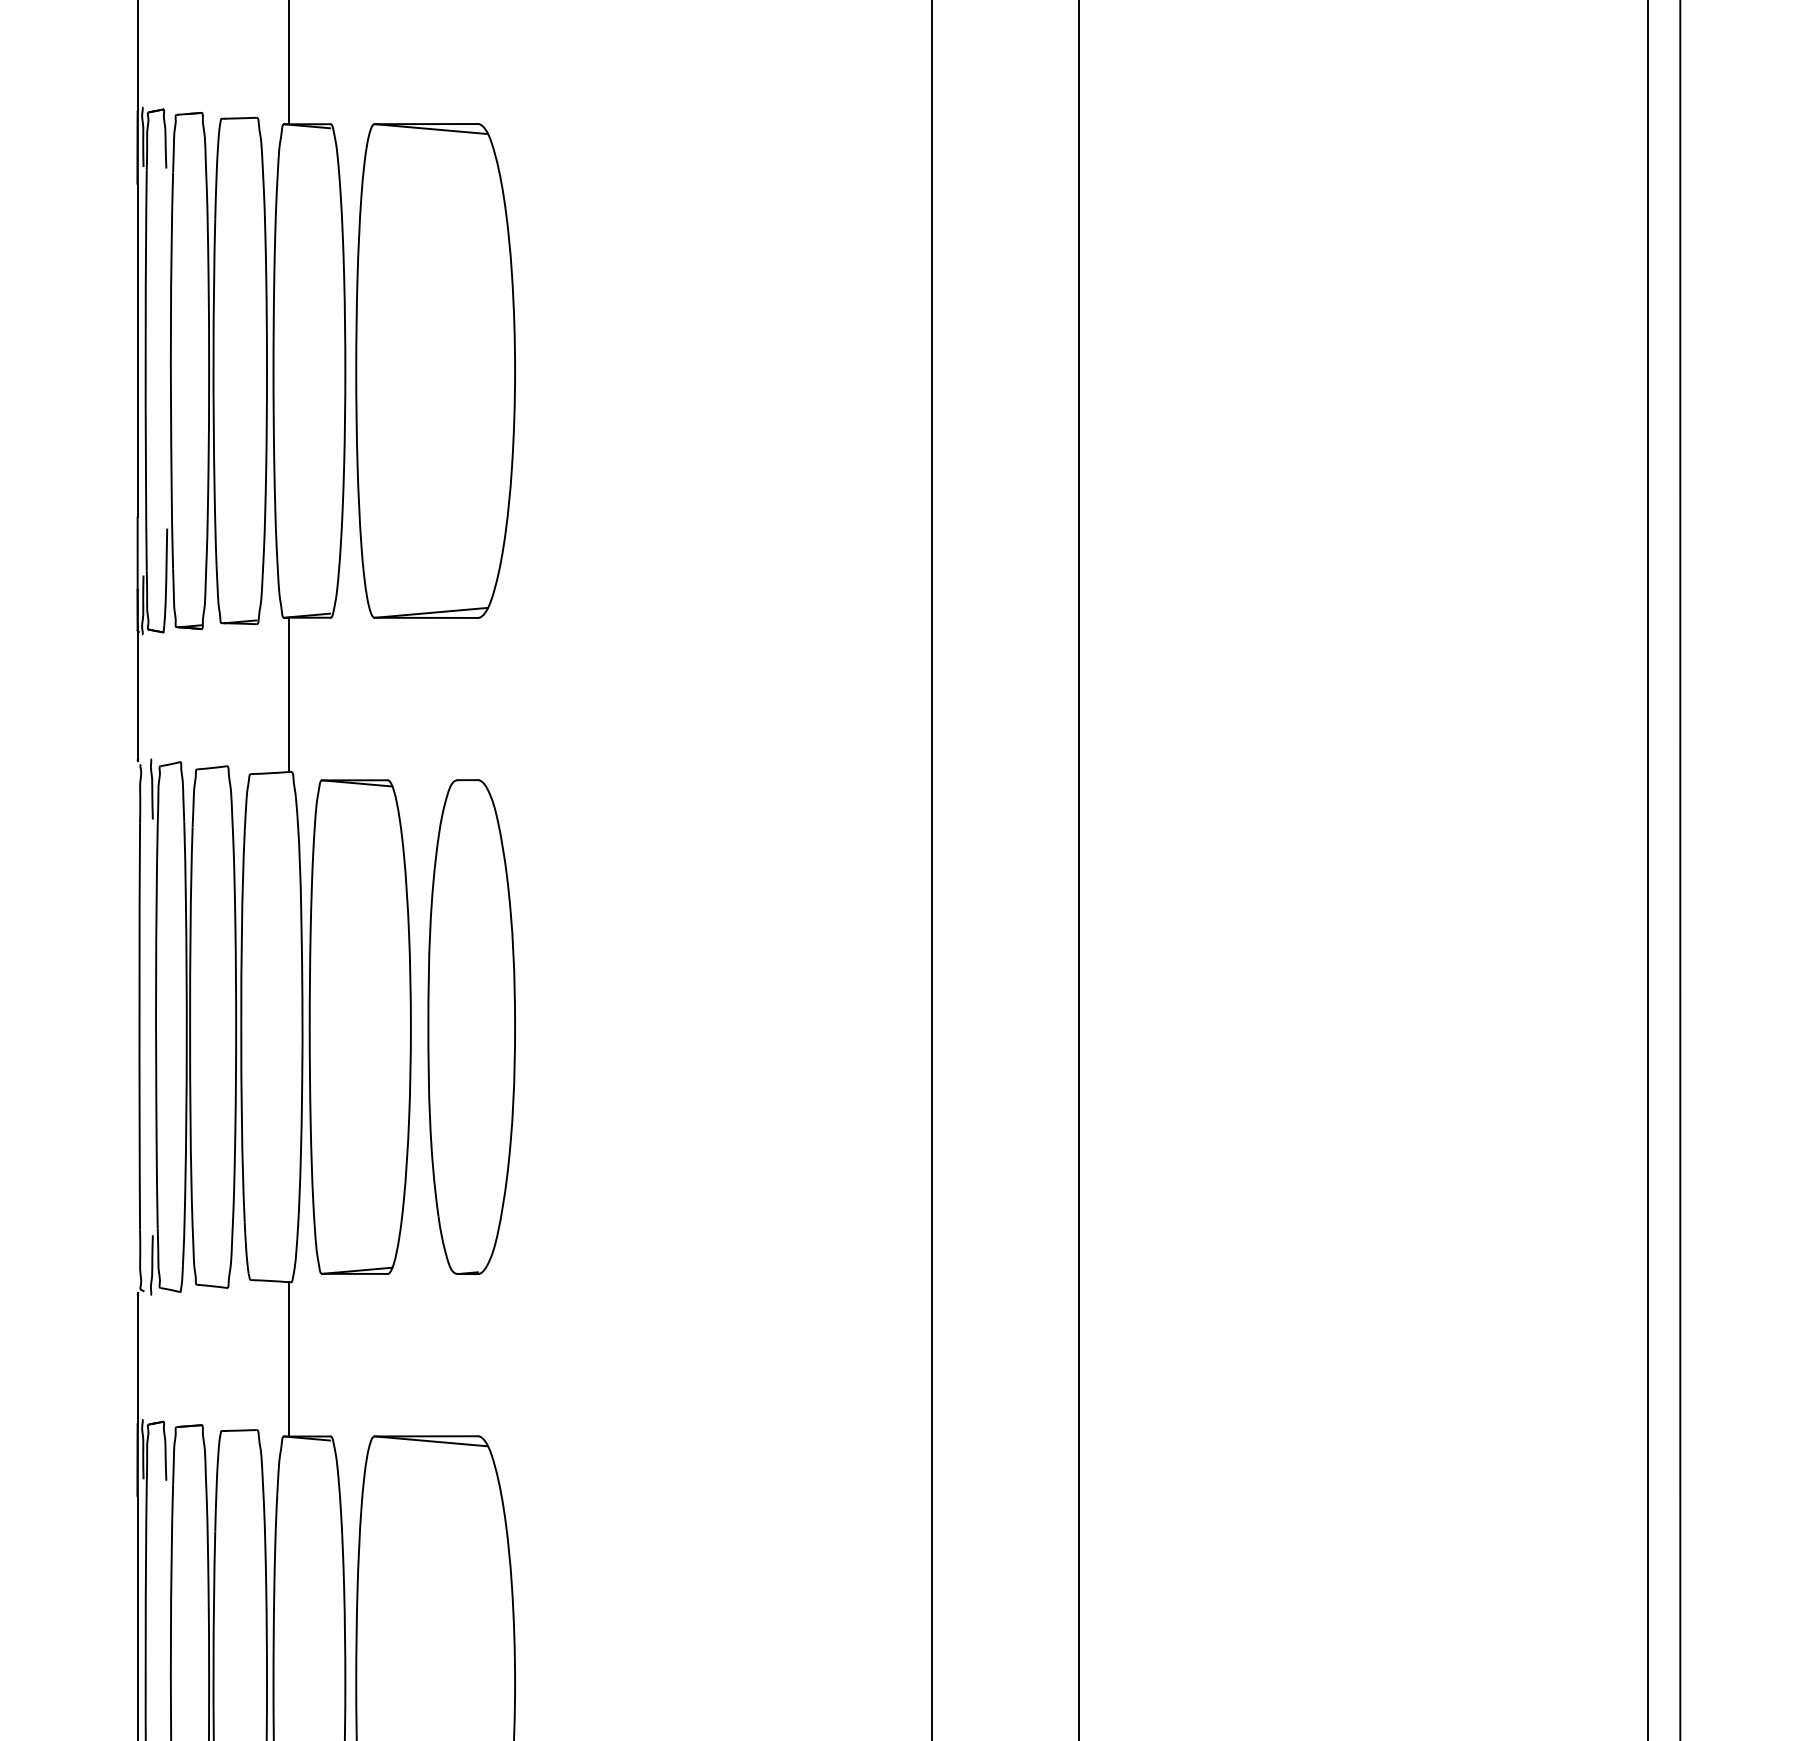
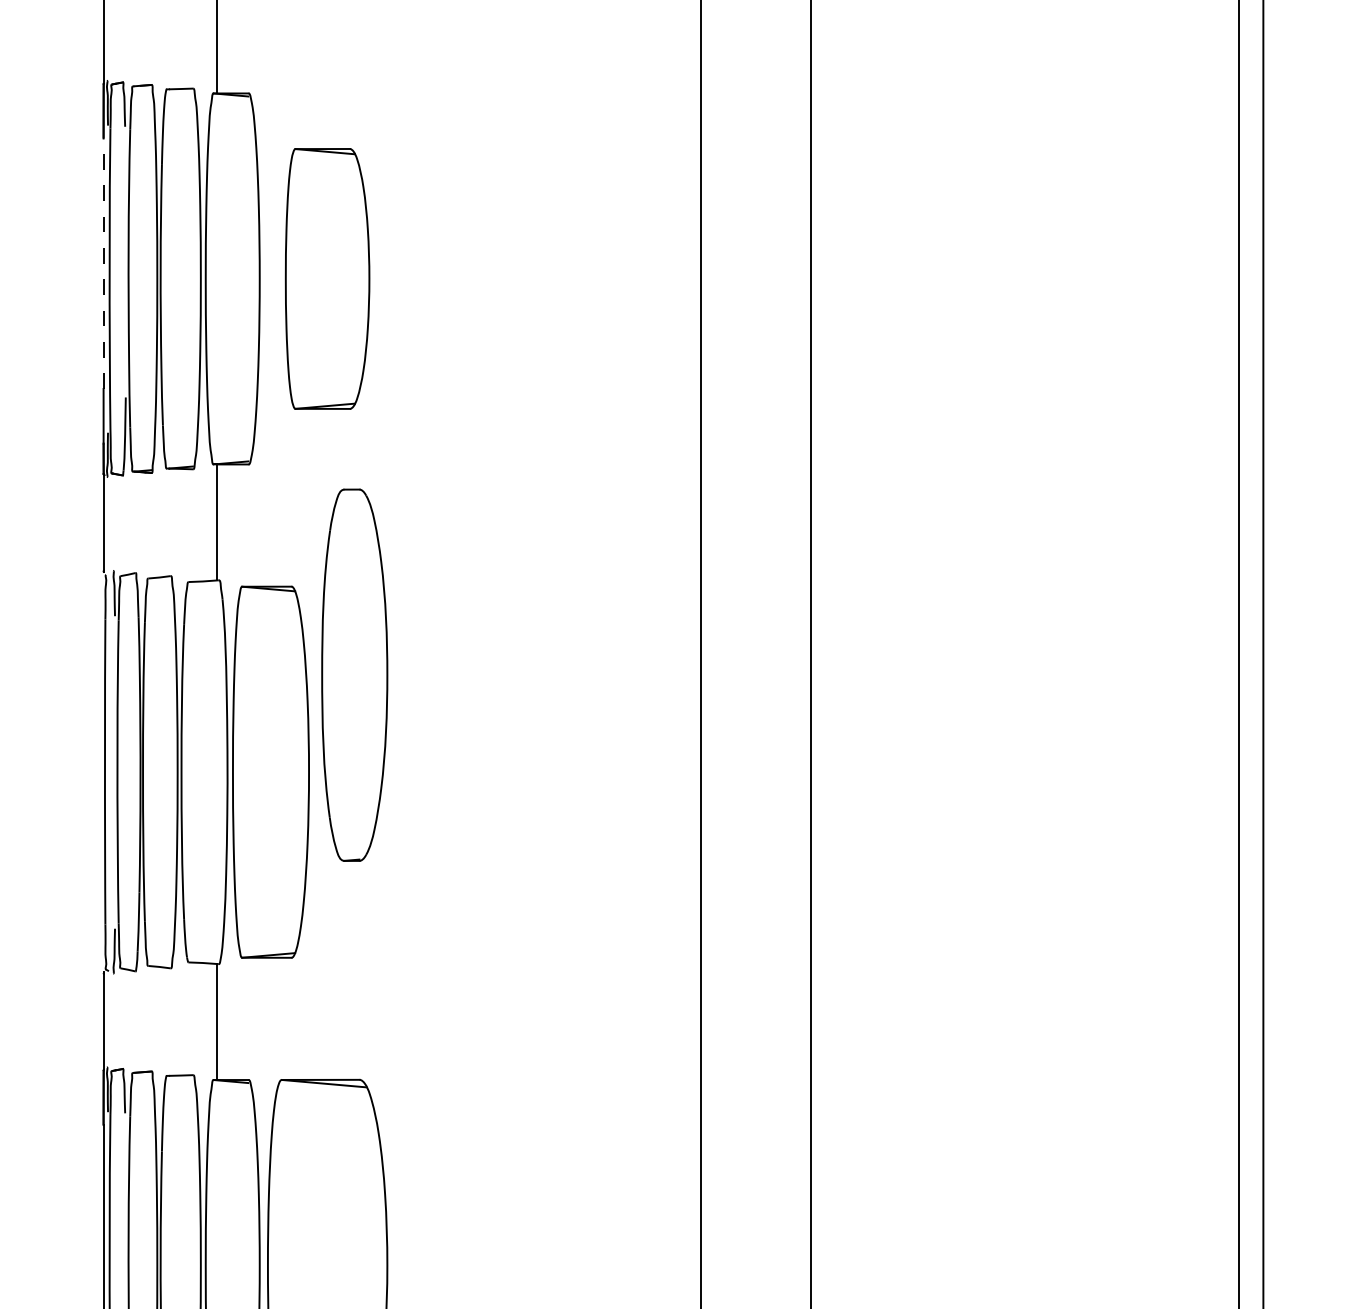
line: (137, 350) -> (103, 263), solid -> dashed
part: (435, 370) -> (327, 278), size x0.7
part: (471, 1026) -> (354, 674), moved

